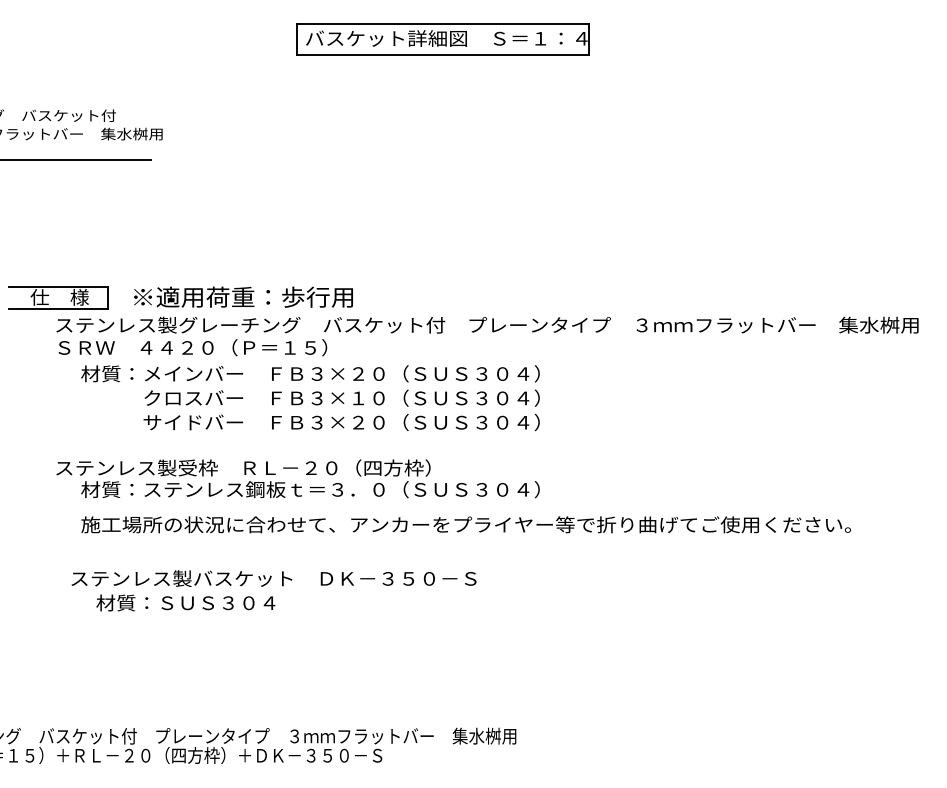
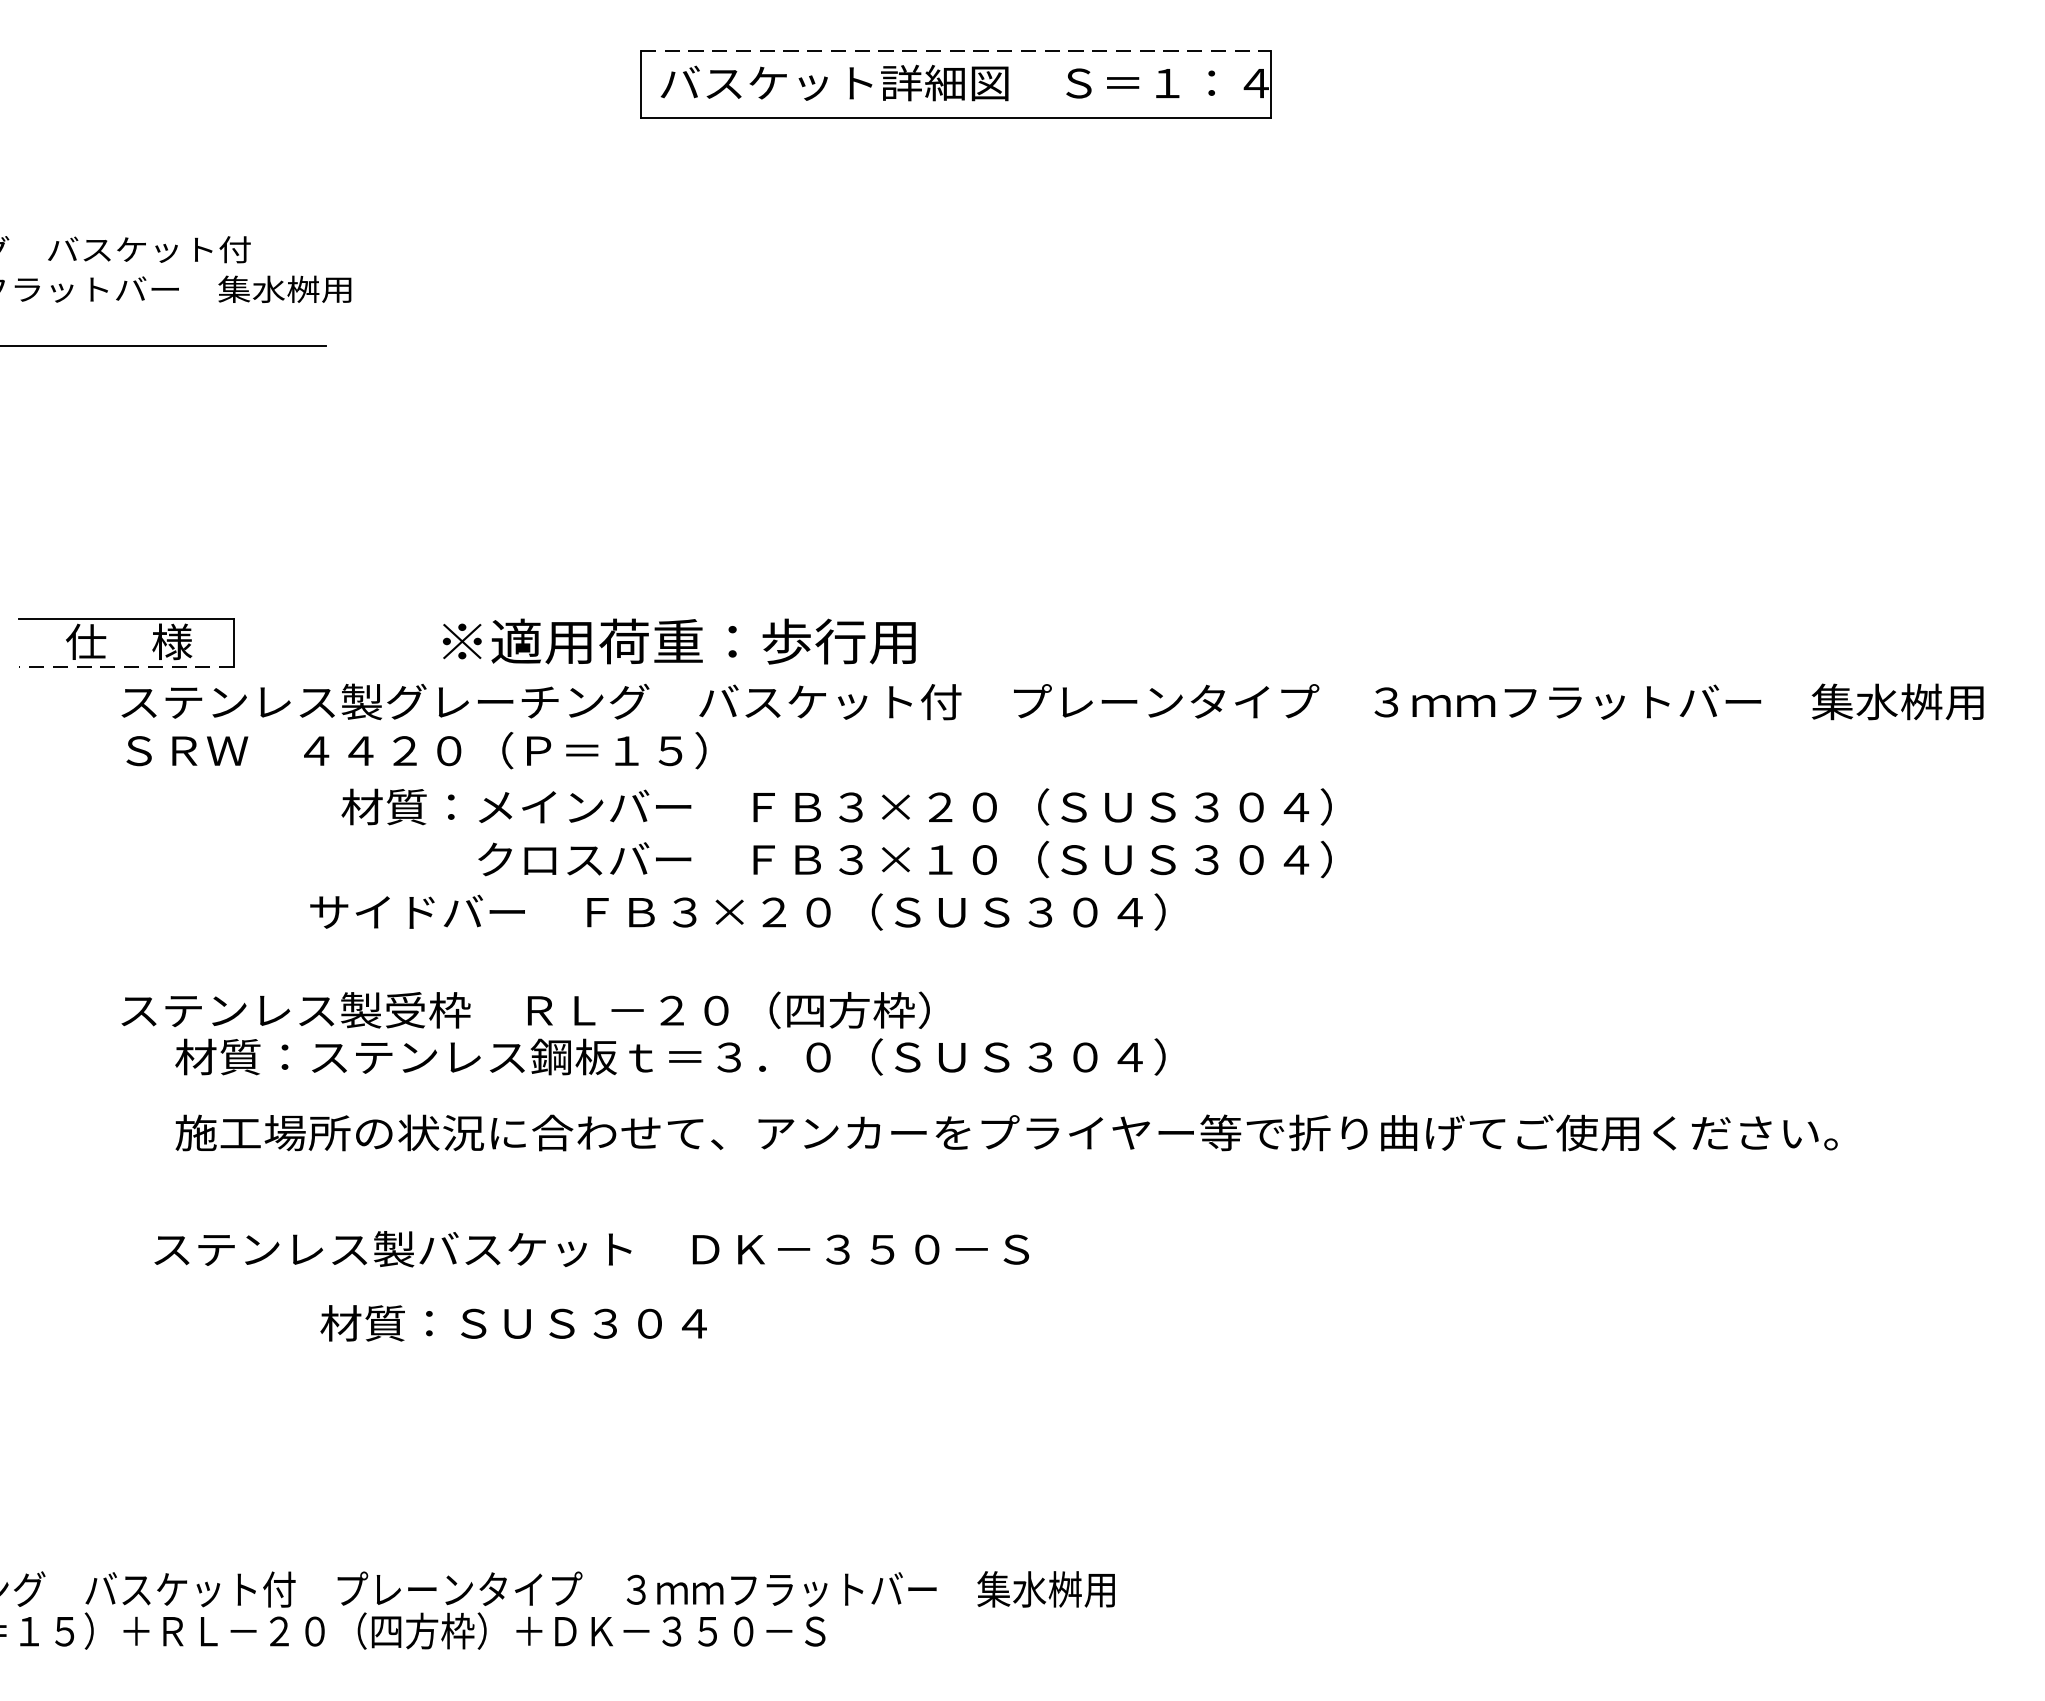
line: (442, 23) -> (955, 50), solid -> dashed
text: (243, 296) -> (679, 639), moved
line: (58, 309) -> (126, 668), solid -> dashed
text: (310, 385) -> (836, 832), moved
text: (185, 602) -> (512, 1322), moved

